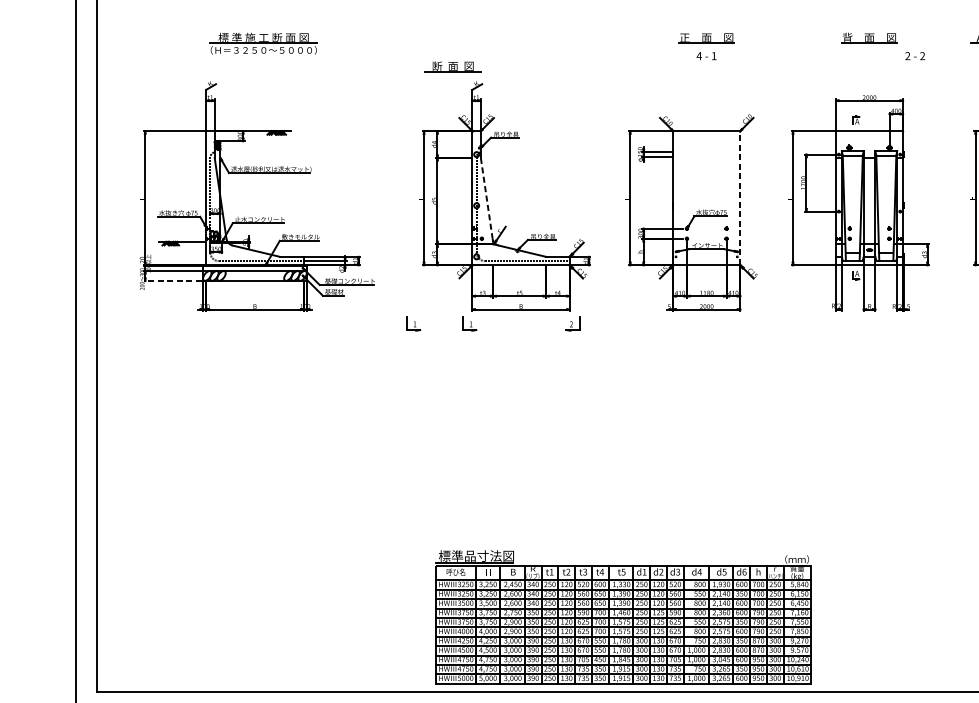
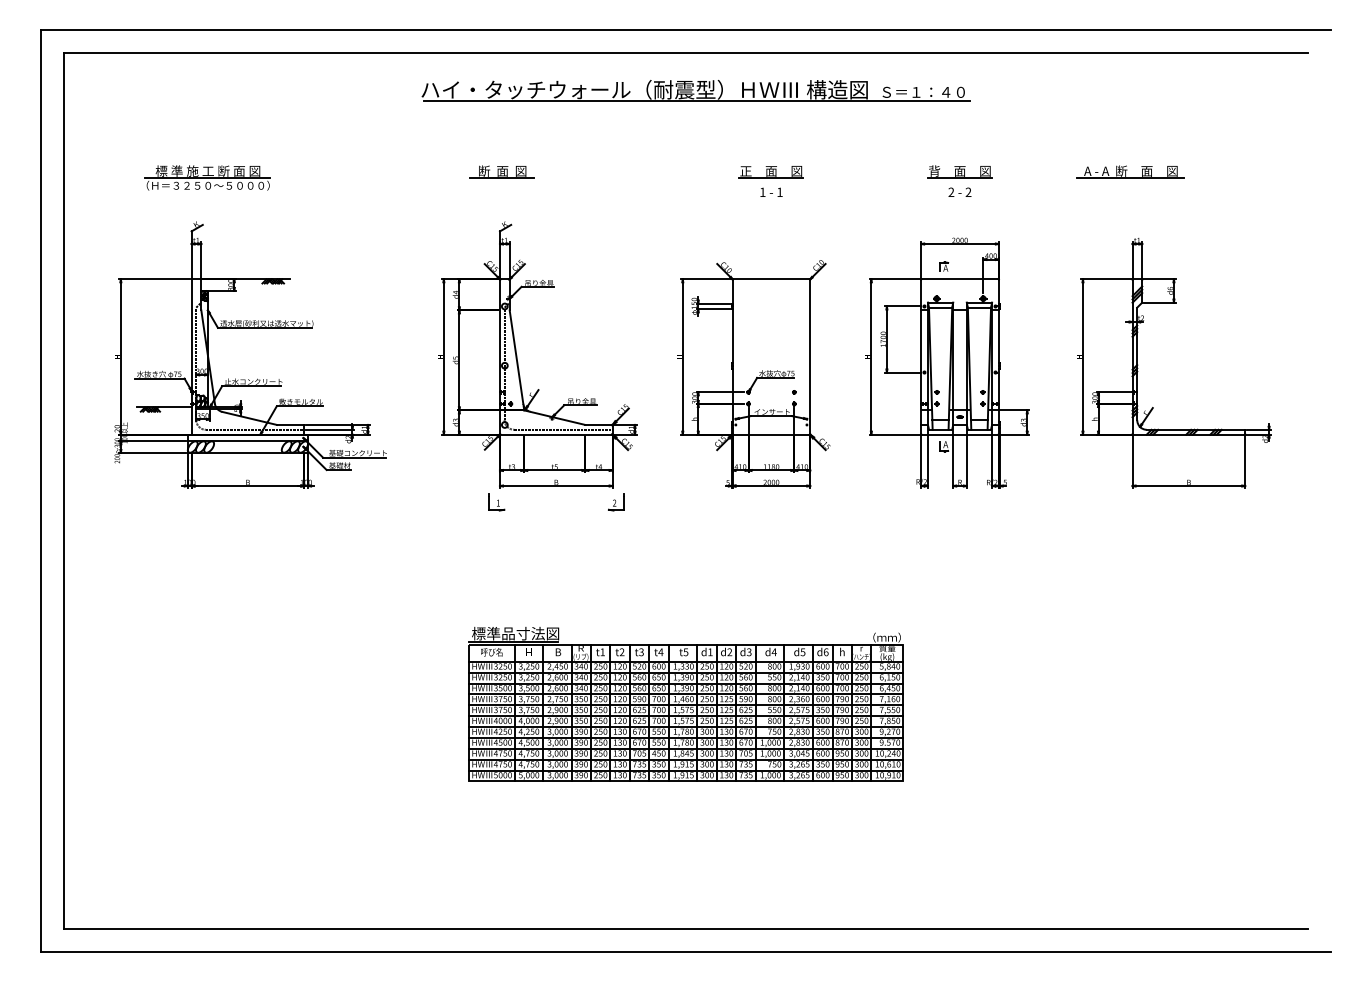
part: (263, 43) -> (207, 177), moved
text: (699, 55) -> (762, 191), 4 -> 1
text: (914, 55) -> (959, 191), moved
part: (452, 66) -> (501, 171), moved
line: (740, 197) -> (810, 356), dashed -> solid
line: (486, 198) -> (516, 357), dashed -> solid
line: (172, 280) -> (152, 452), dashed -> solid
part: (413, 323) -> (431, 502), removed
part: (623, 617) -> (685, 704), moved

